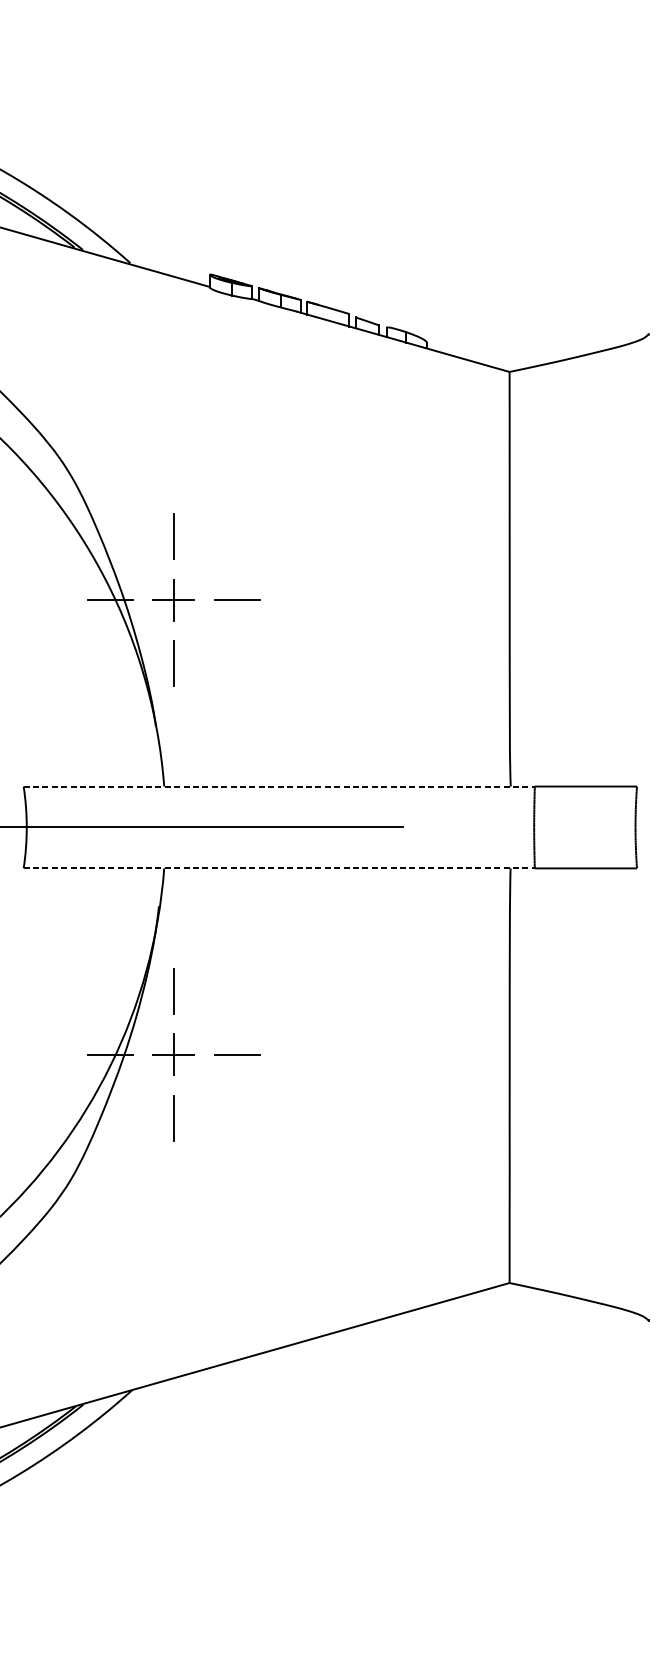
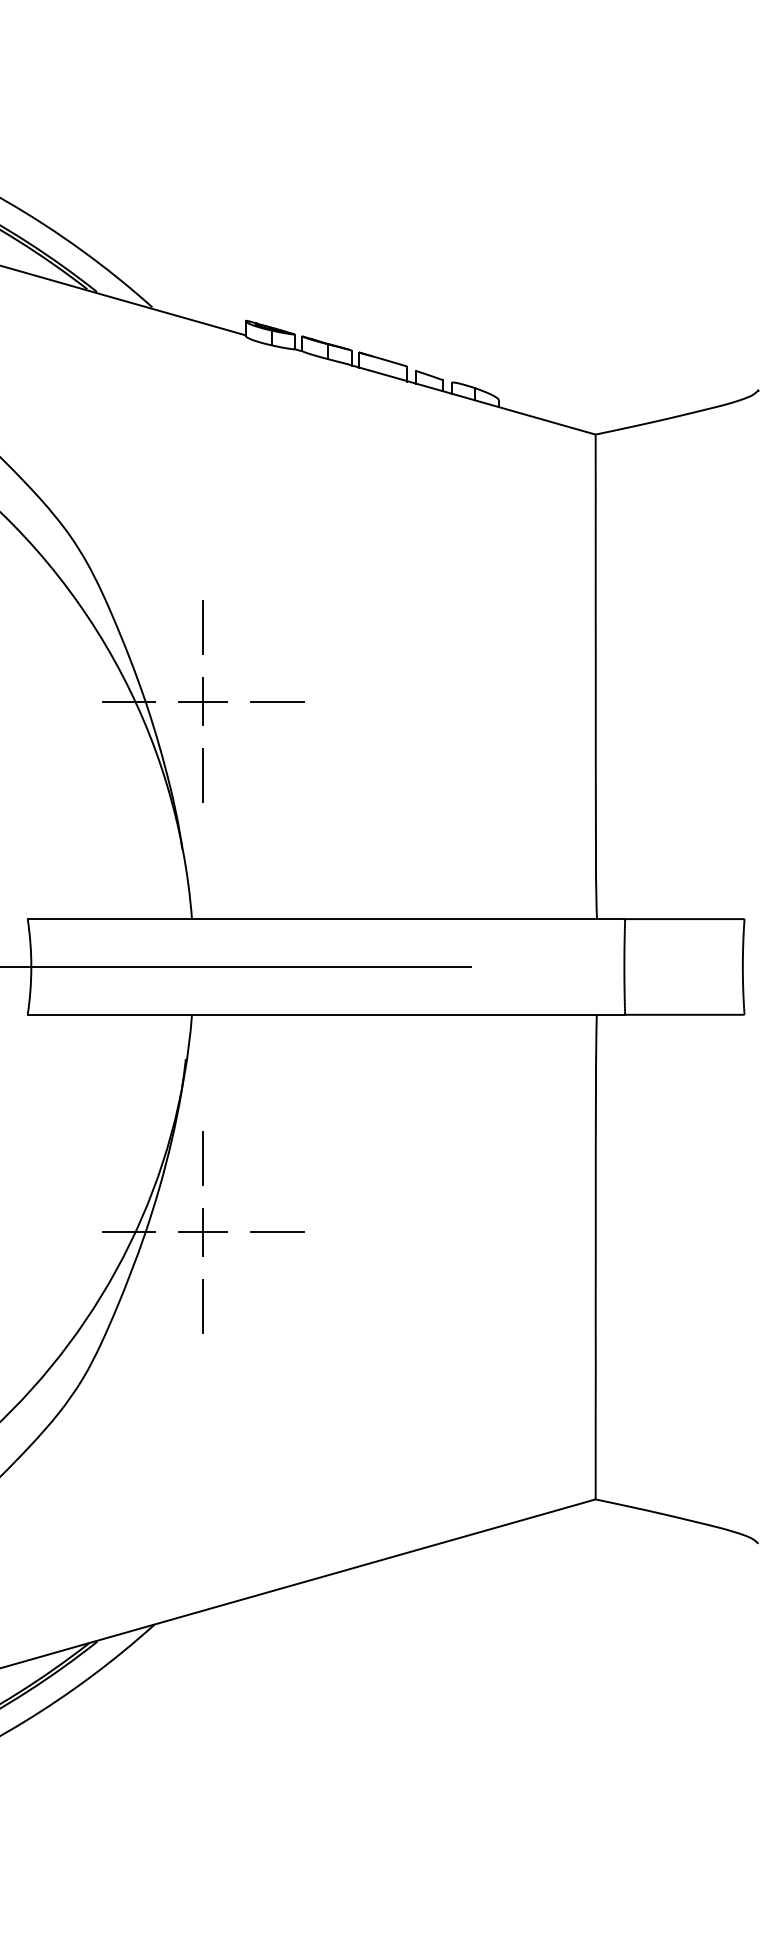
line: (279, 786) -> (326, 919), dashed -> solid
line: (279, 868) -> (326, 1014), dashed -> solid

